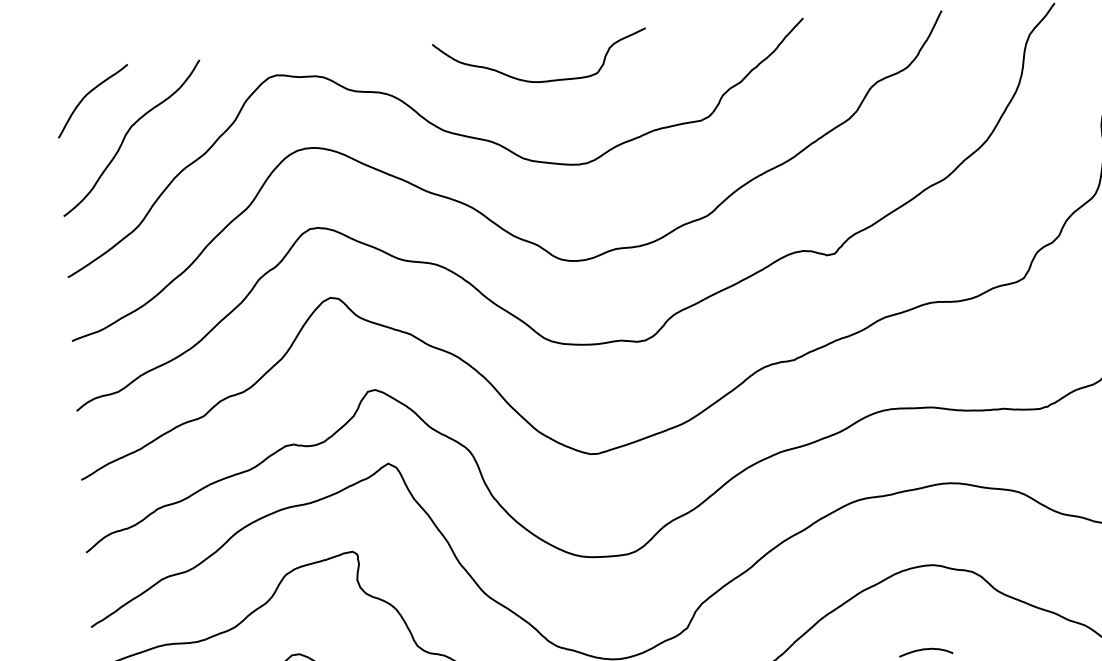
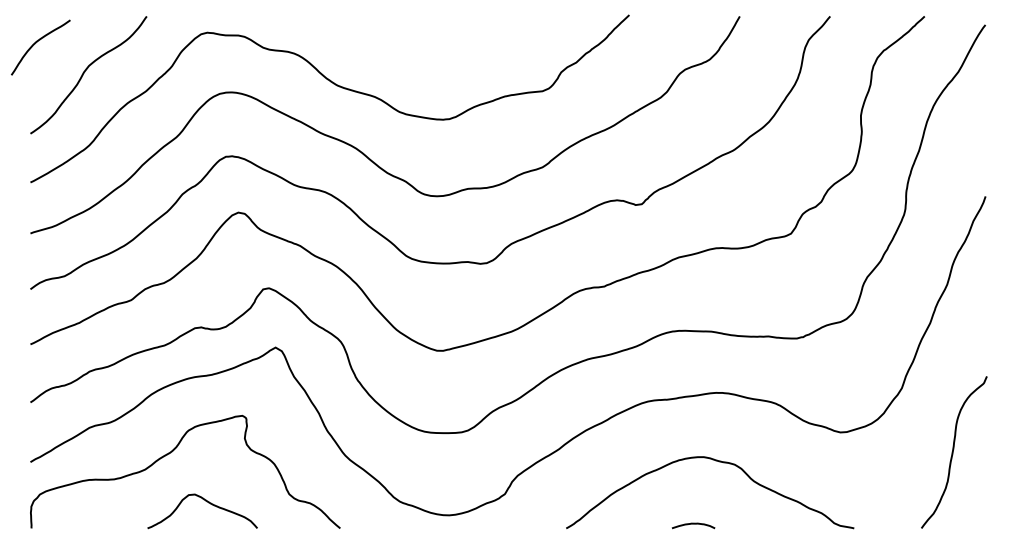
curve: (536, 80) -> (413, 50), removed
curve: (87, 96) -> (36, 43), moved

